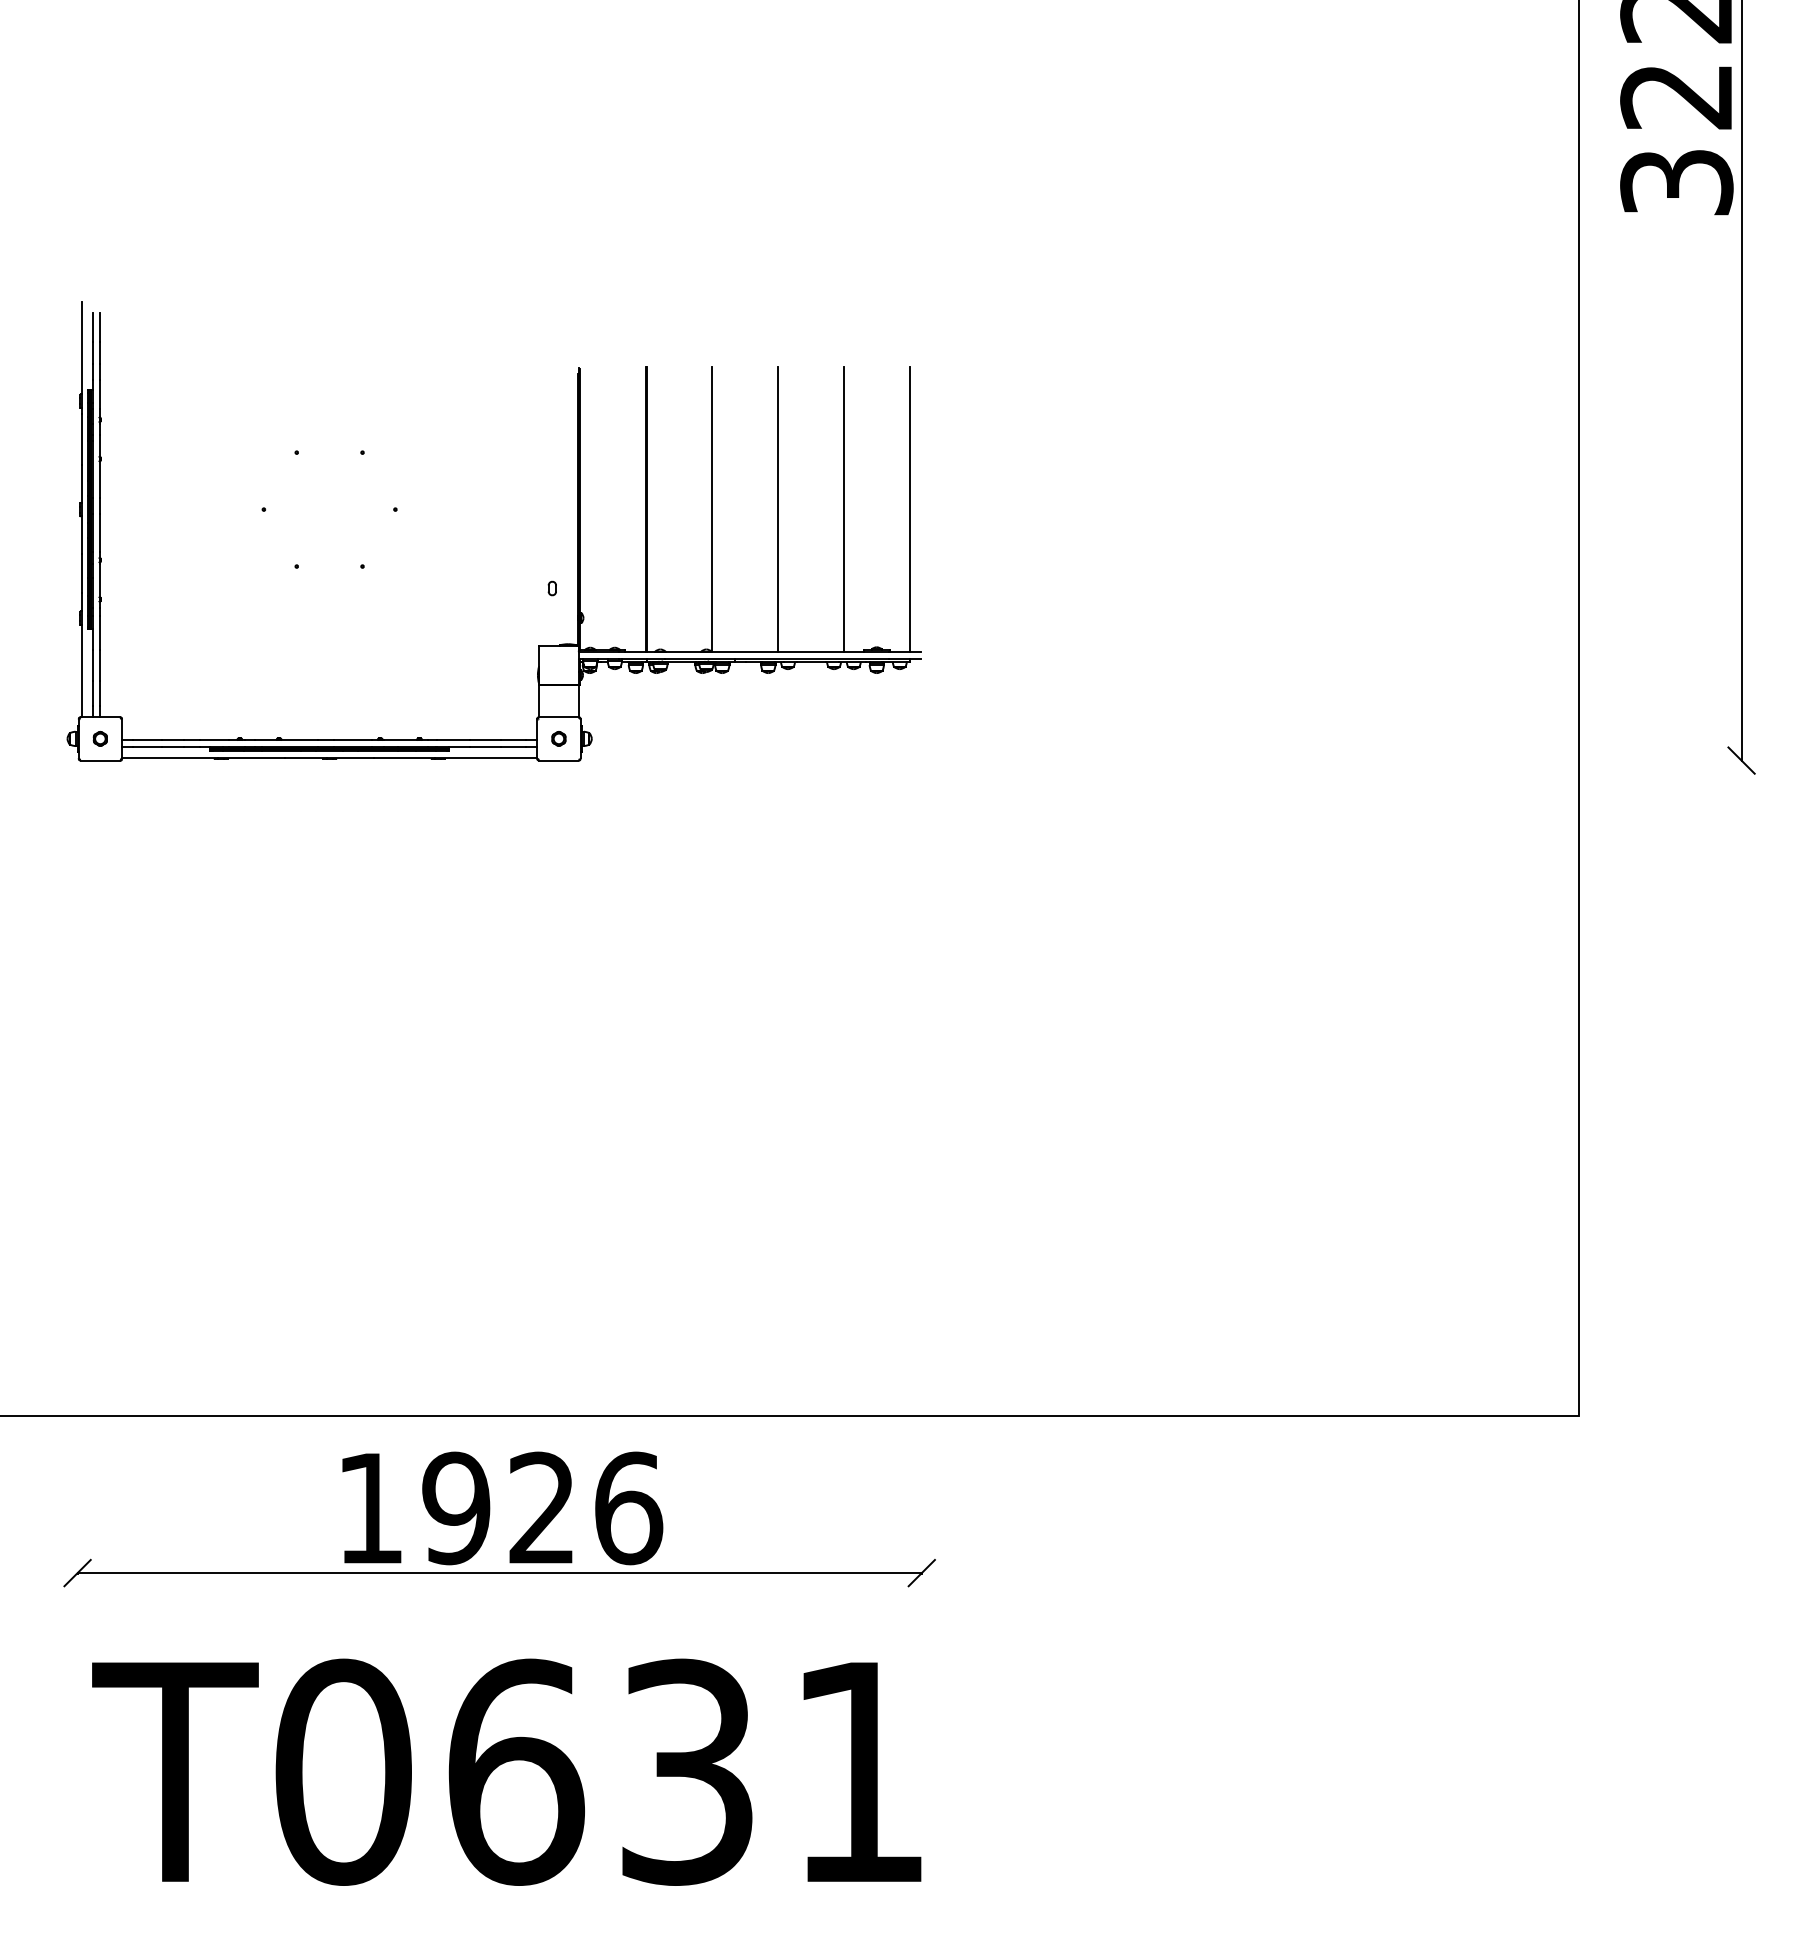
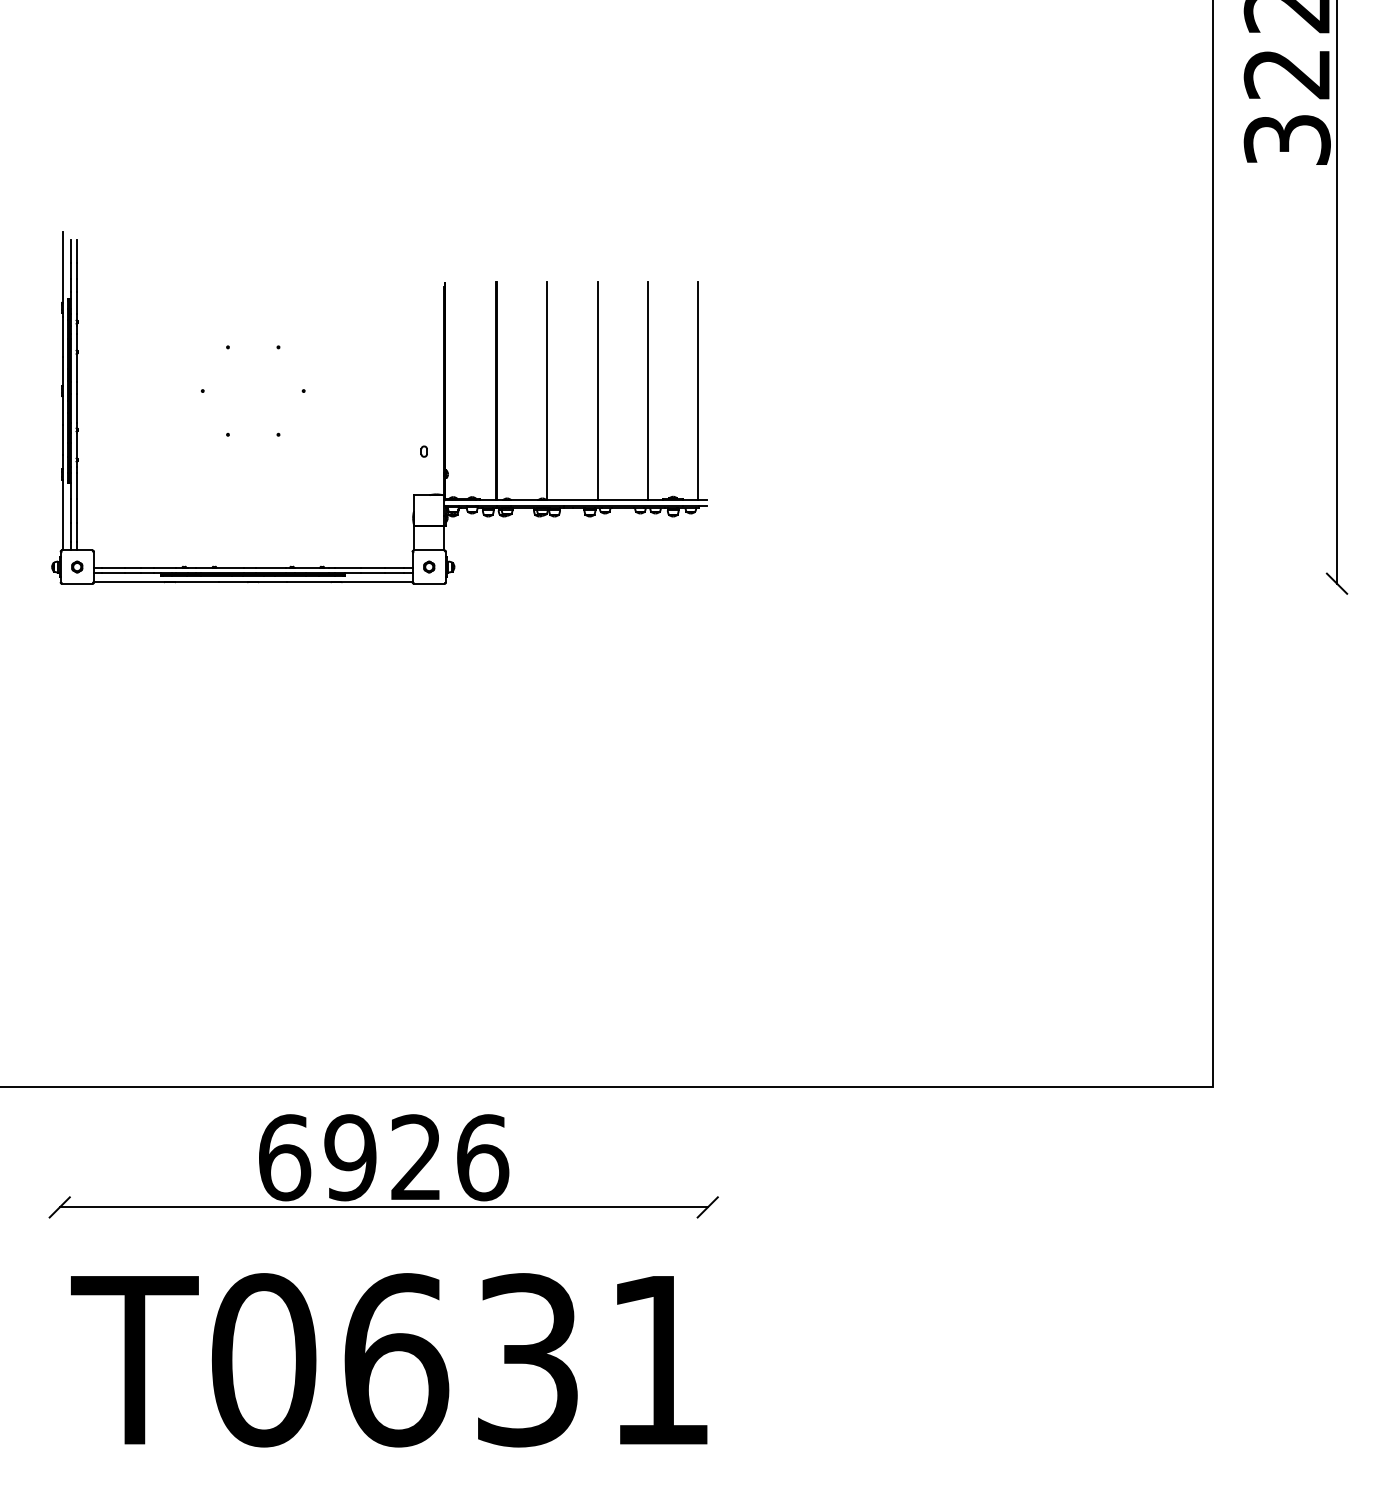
text: (371, 1508) -> (285, 1157), 1926 -> 6926

